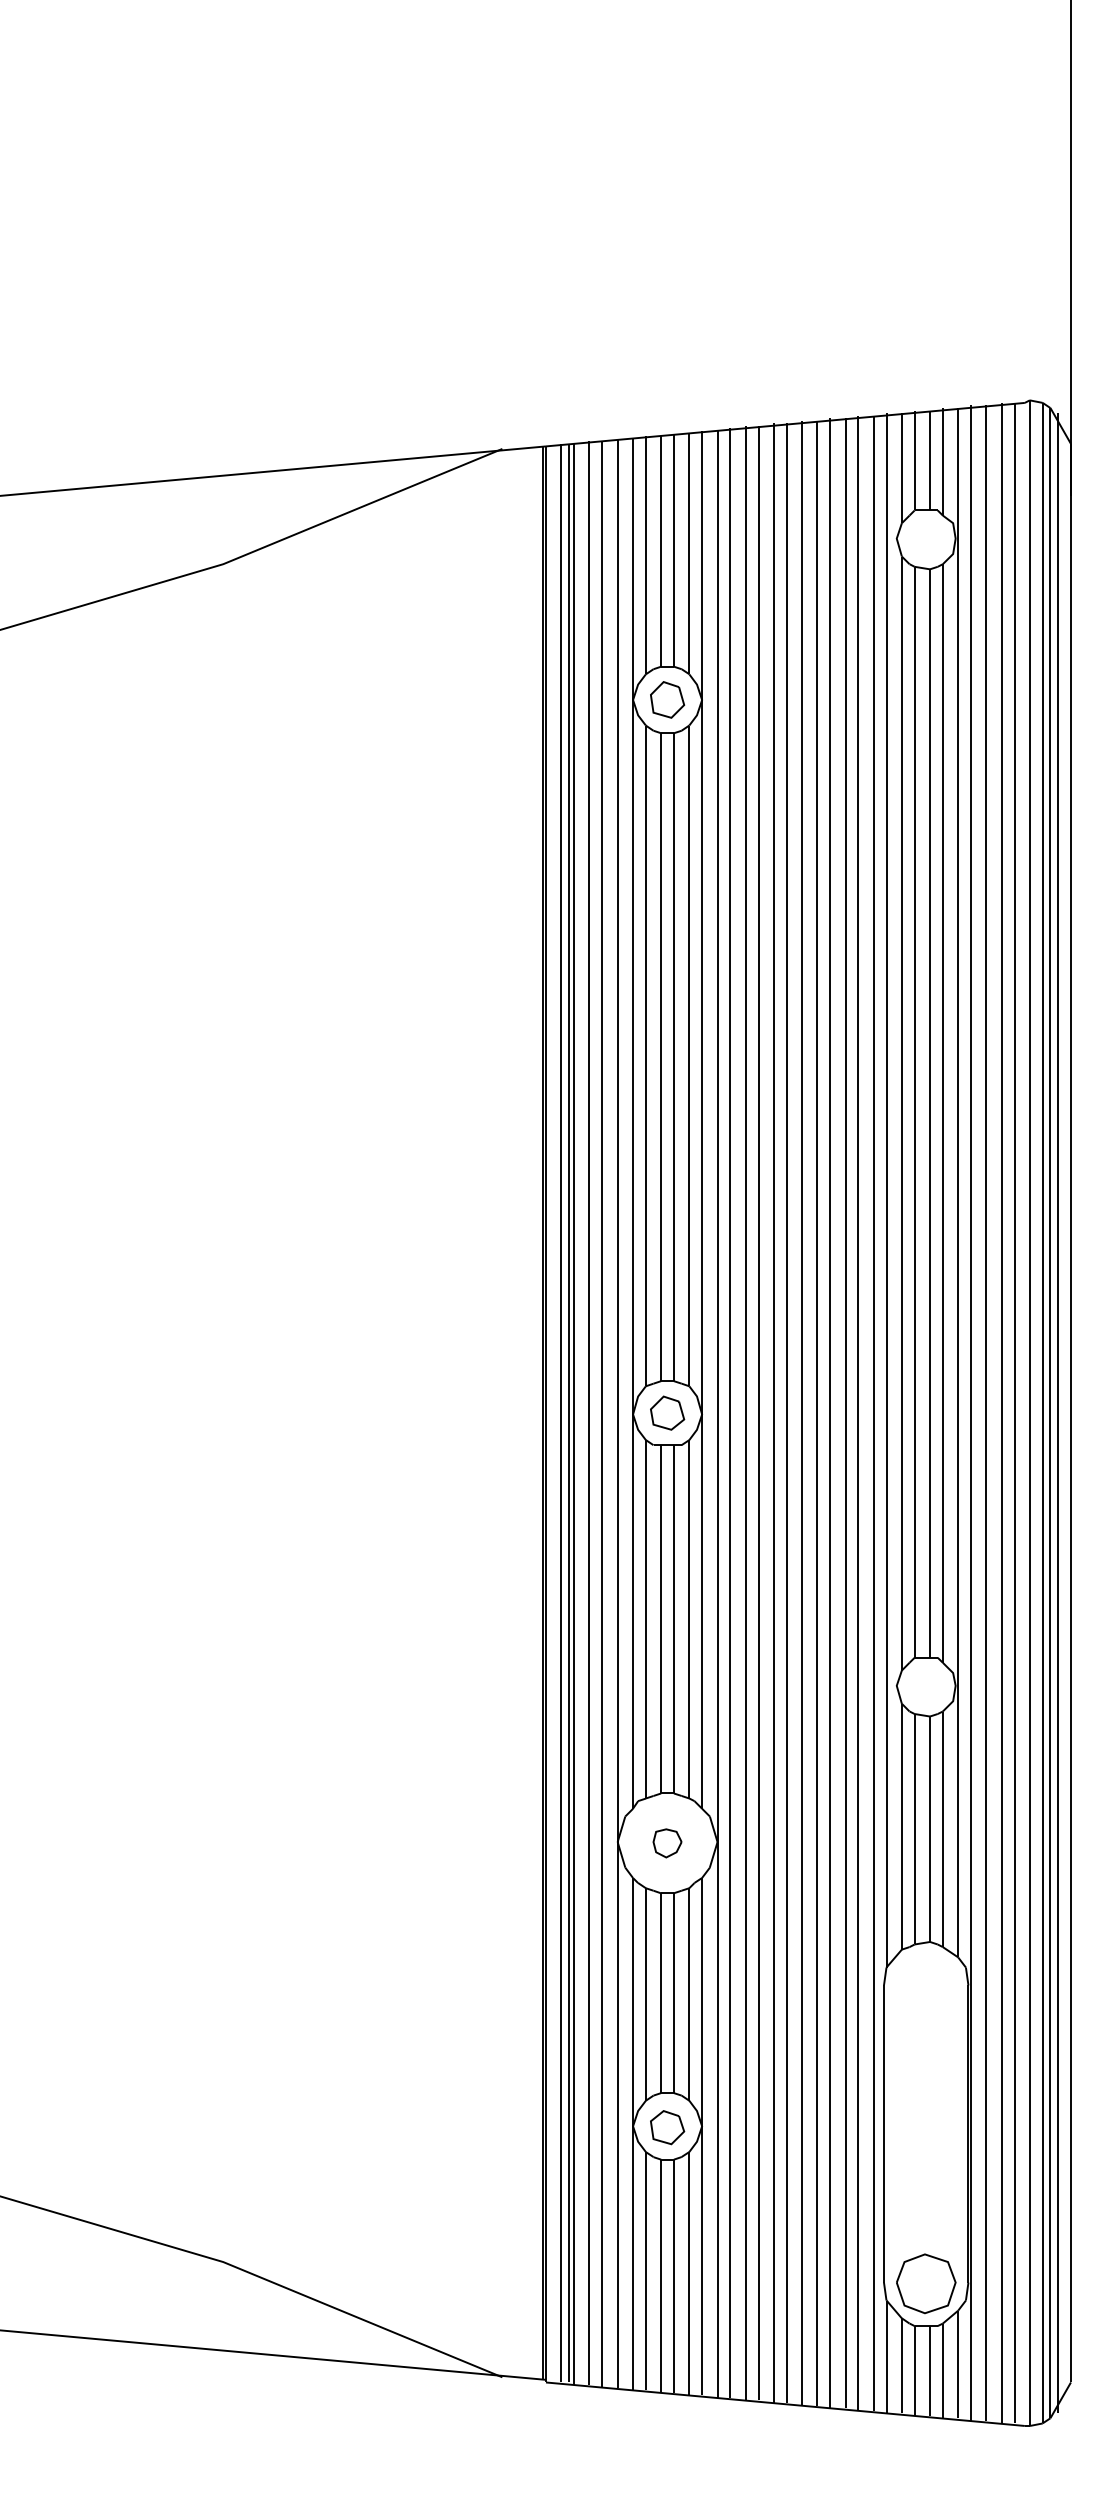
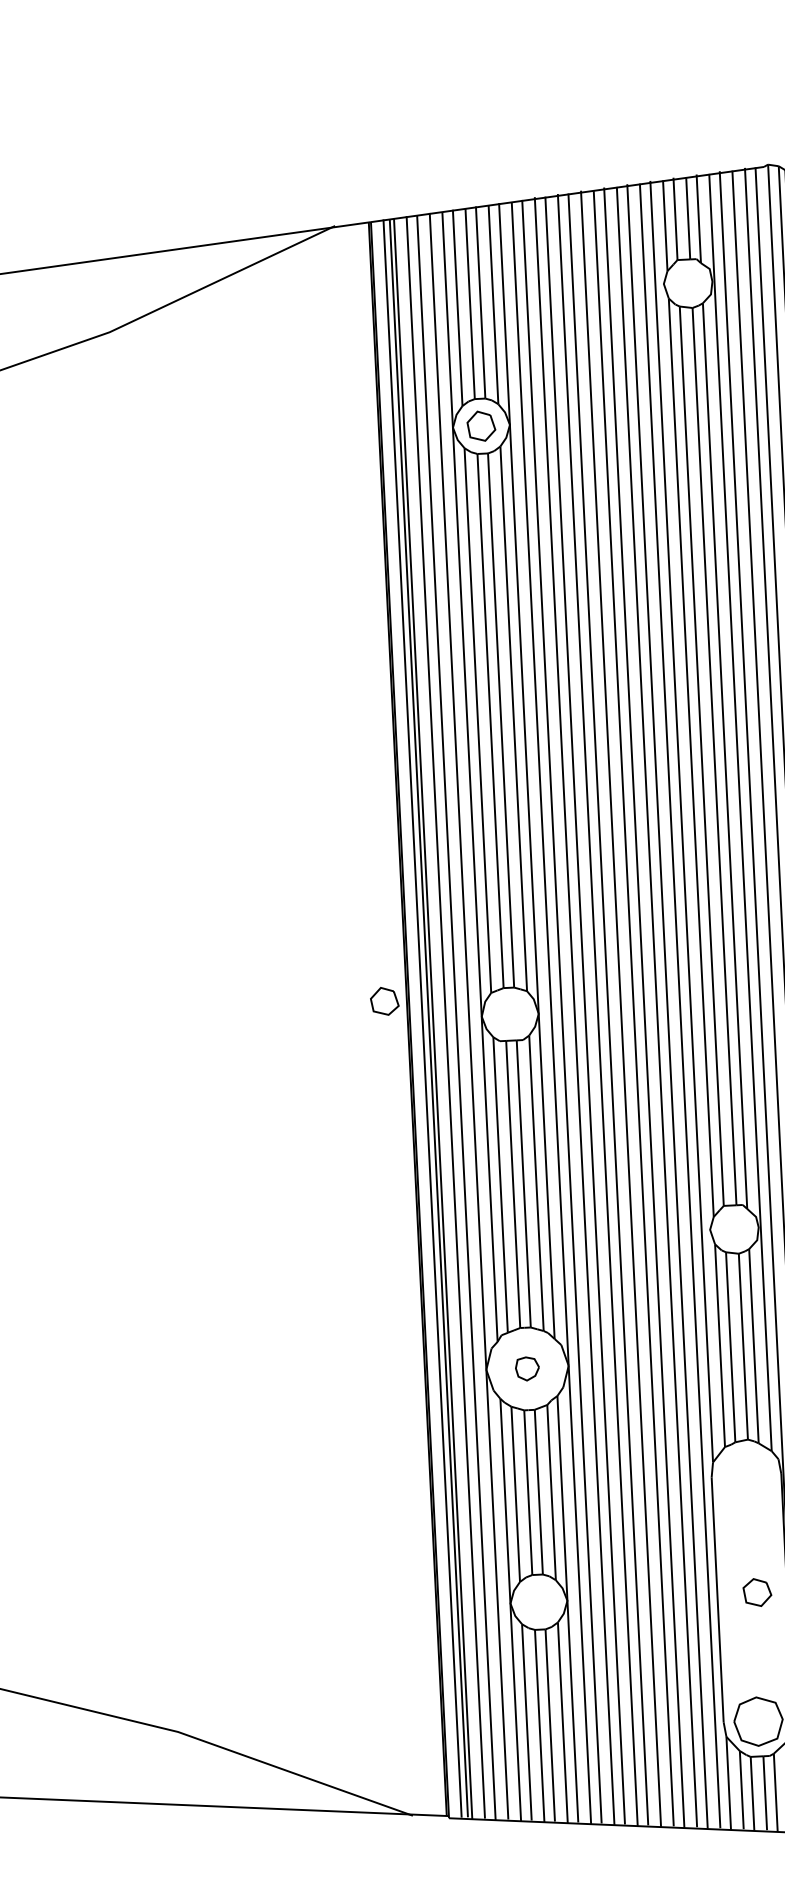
part: (667, 1412) -> (384, 1000), moved
part: (667, 2127) -> (757, 1592), moved

